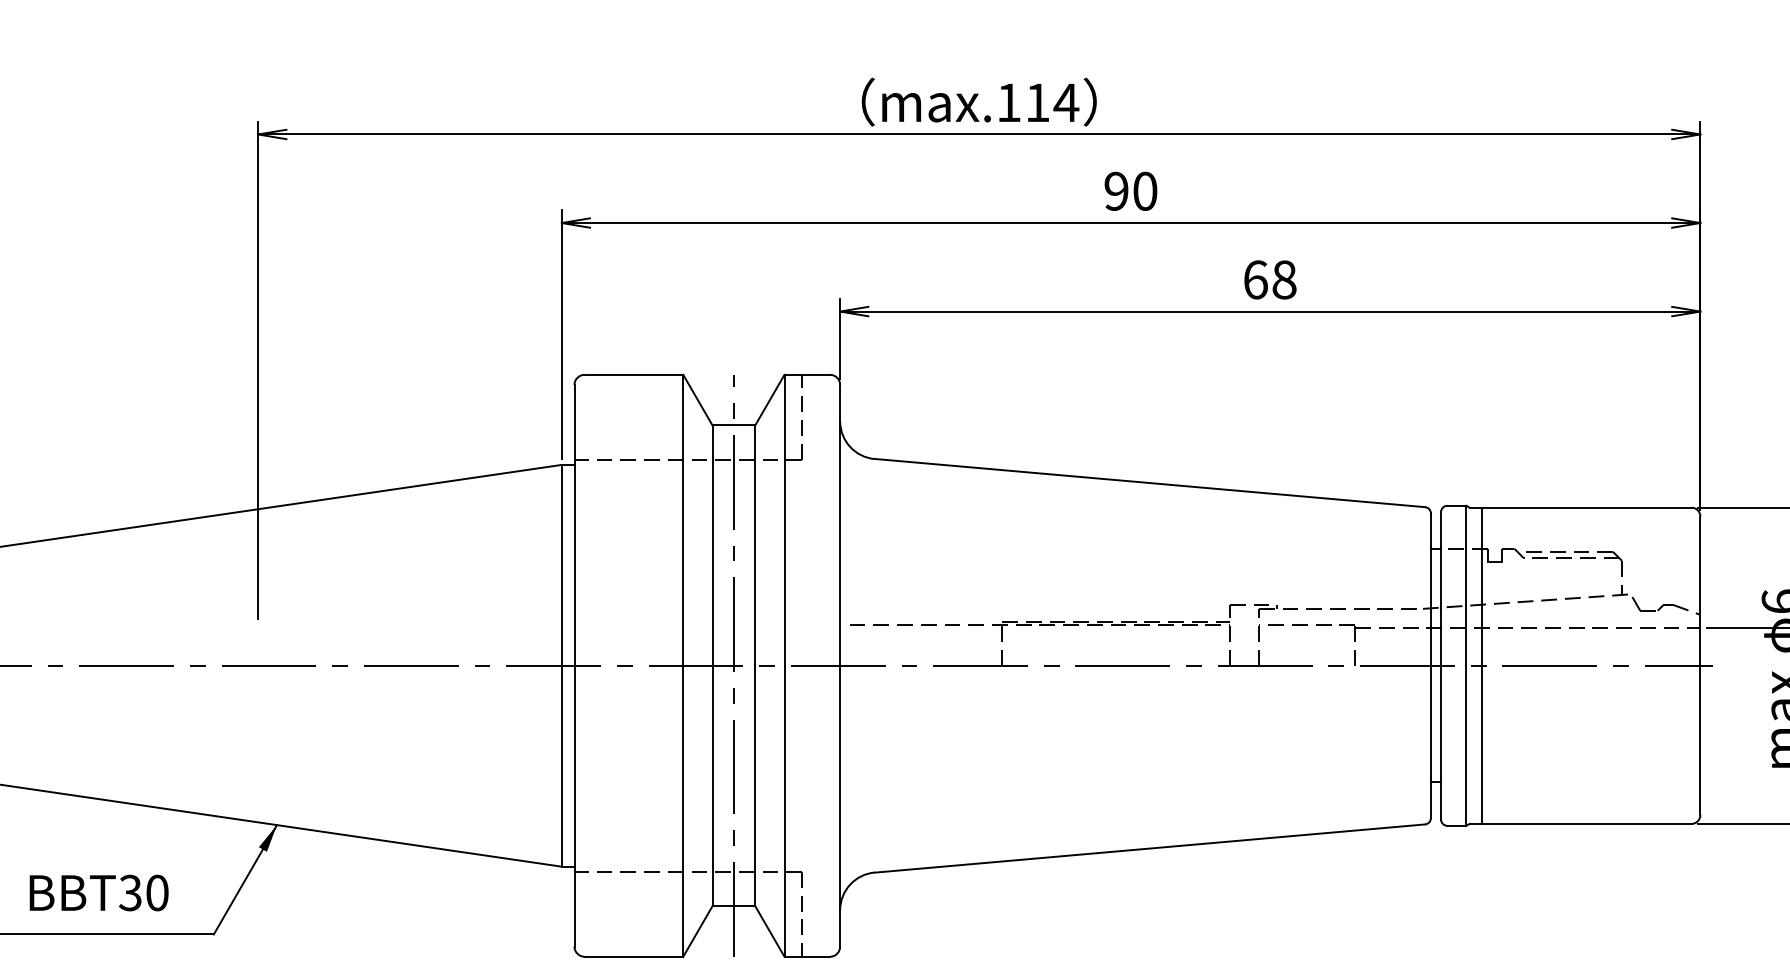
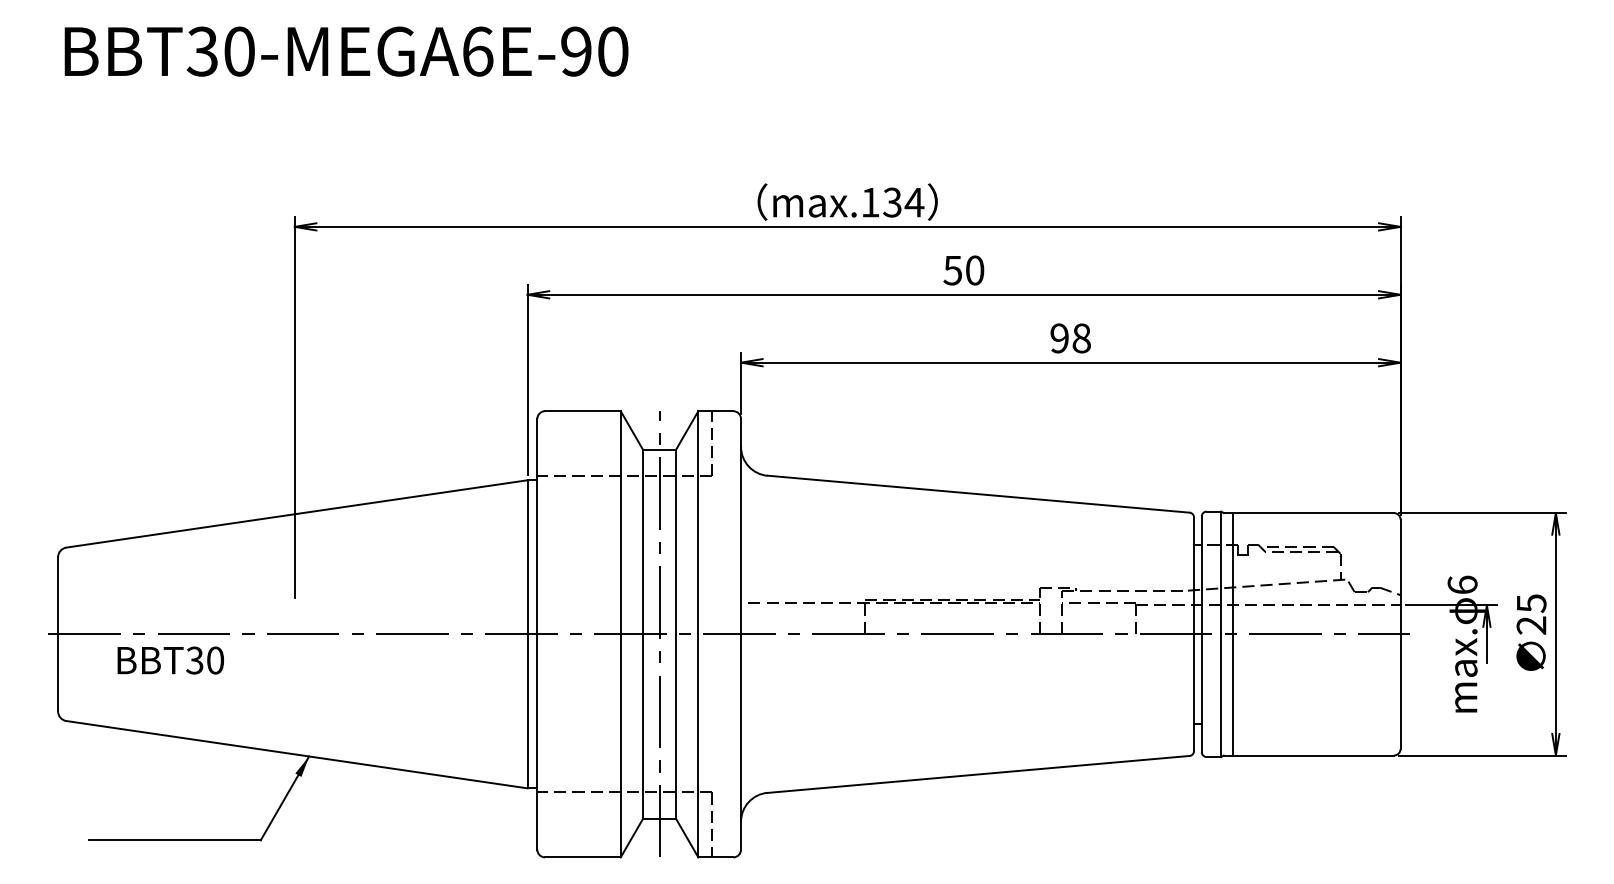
text: (1037, 102) -> (892, 202), max.114 -> max.134
text: (1115, 191) -> (952, 270), 90 -> 50
text: (1255, 280) -> (1059, 338), 68 -> 98
text: (98, 892) -> (170, 660), moved

